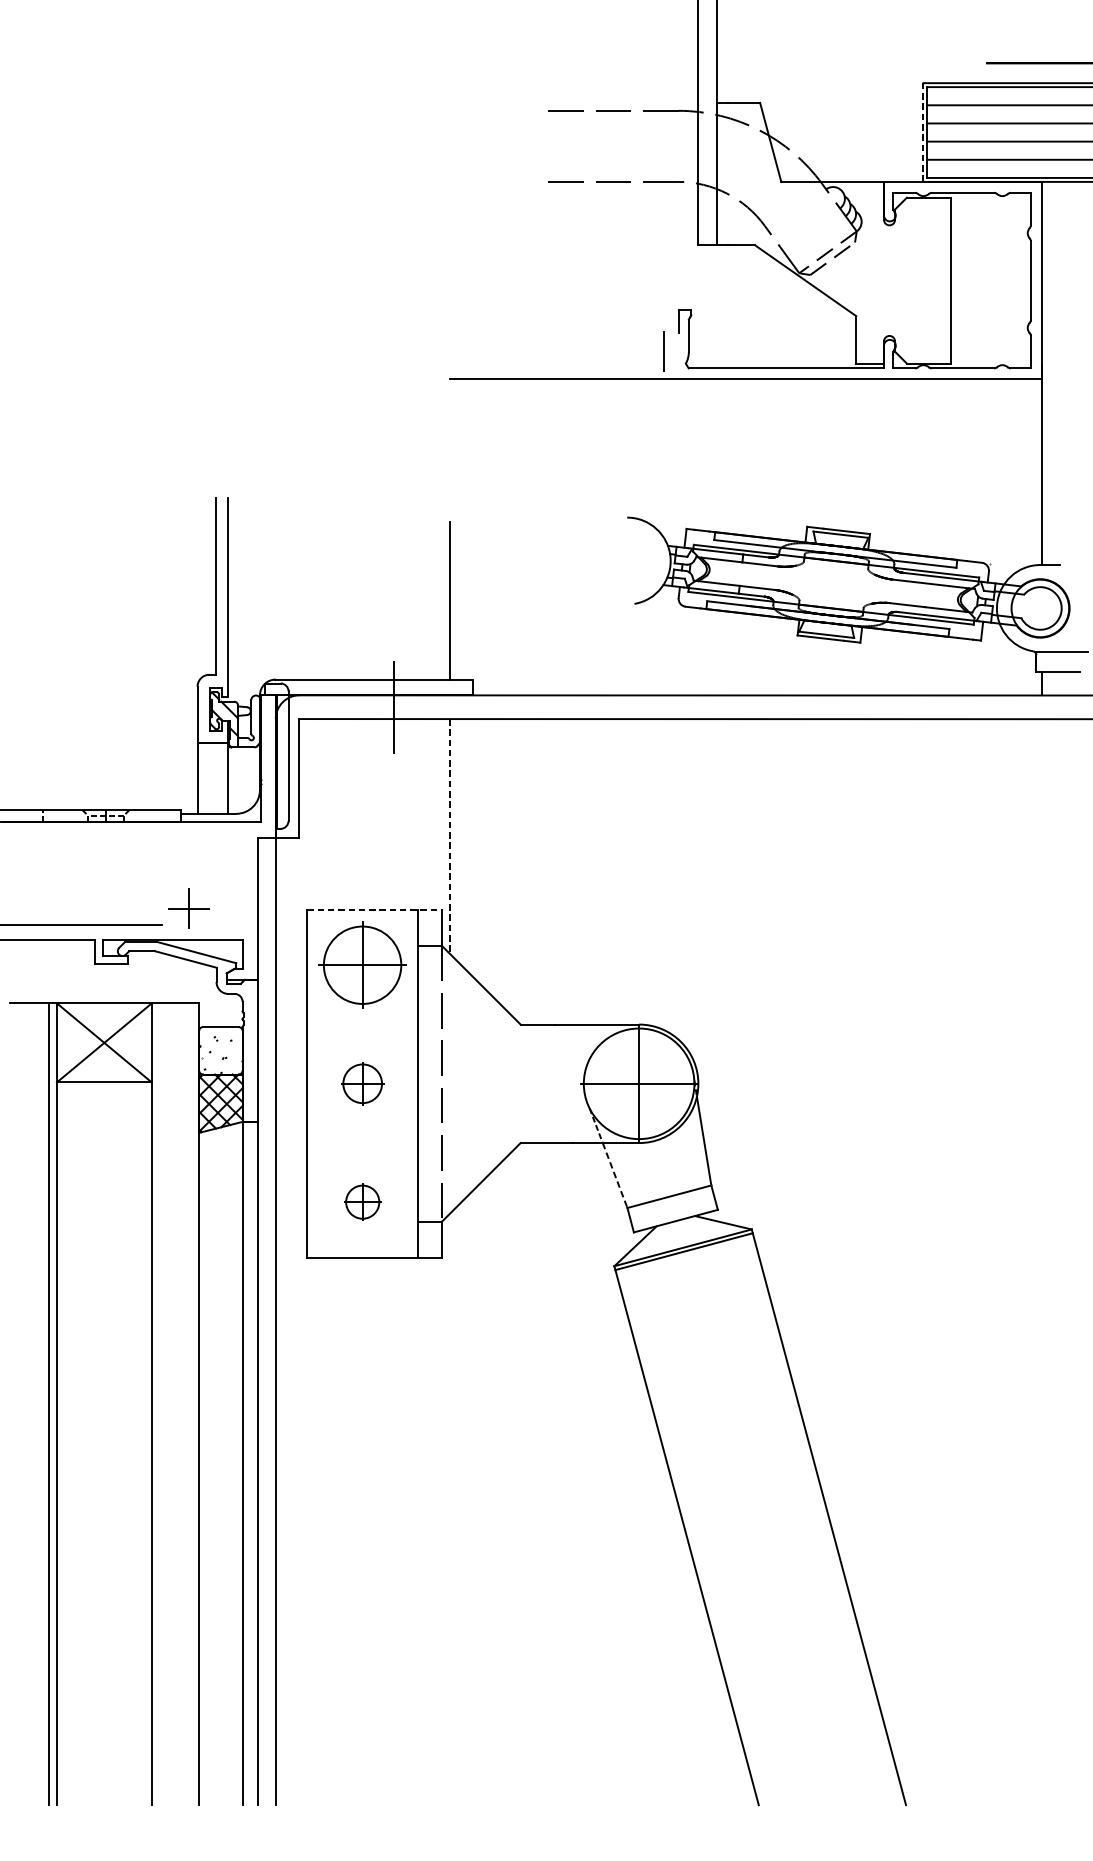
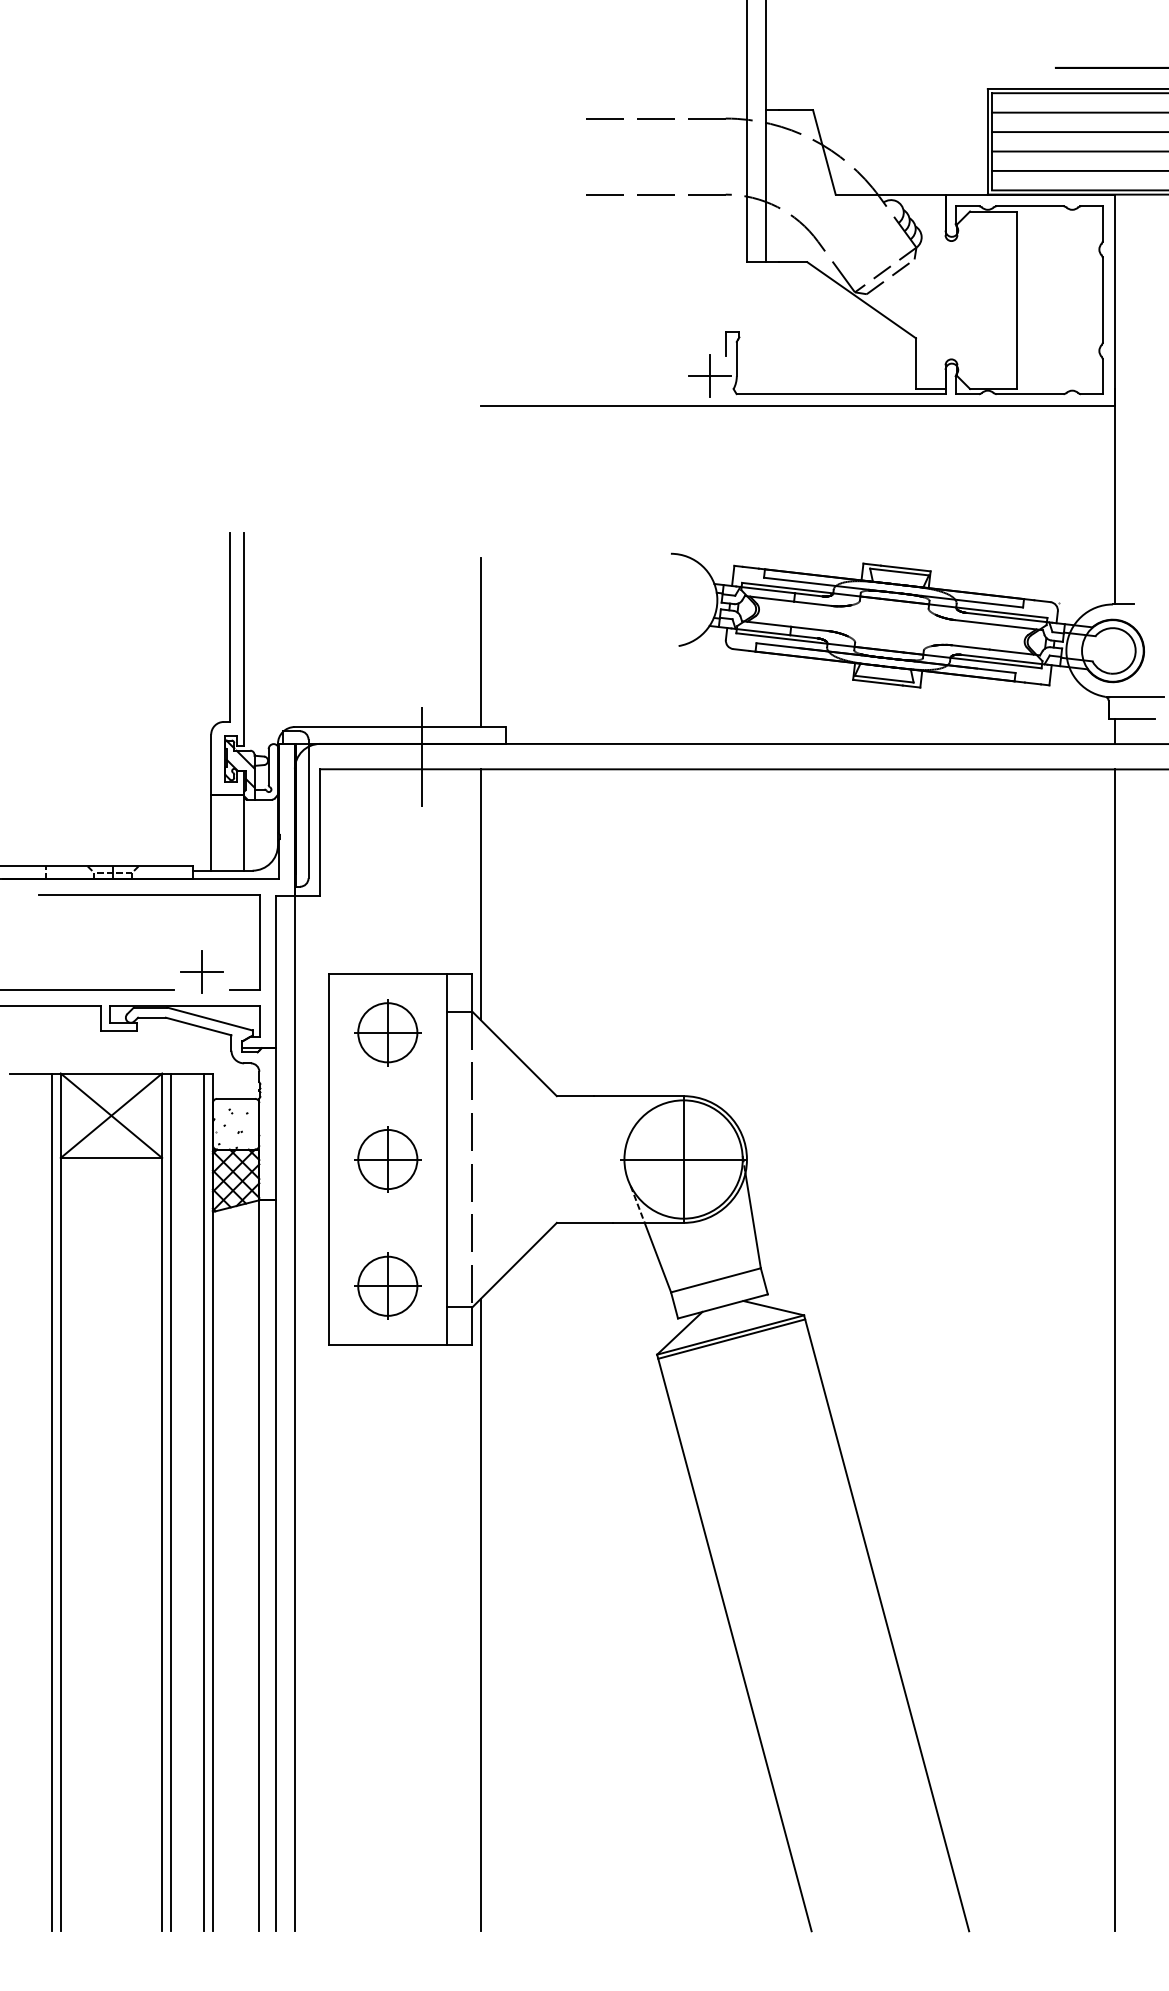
line: (923, 132) -> (987, 141), dashed -> solid
line: (663, 351) -> (709, 376), added
part: (139, 837) -> (149, 895), added
line: (449, 837) -> (480, 895), dashed -> solid
line: (374, 909) -> (400, 973), dashed -> solid
part: (362, 965) -> (387, 1032), size x0.71
part: (362, 1083) -> (387, 1159), size x1.43
line: (615, 1176) -> (658, 1258), dashed -> solid
part: (362, 1201) -> (387, 1285), size x1.67
line: (1041, 1262) -> (1114, 1350), added
line: (159, 1404) -> (170, 1502), added
line: (191, 1404) -> (204, 1502), added
line: (449, 1509) -> (480, 1614), added

